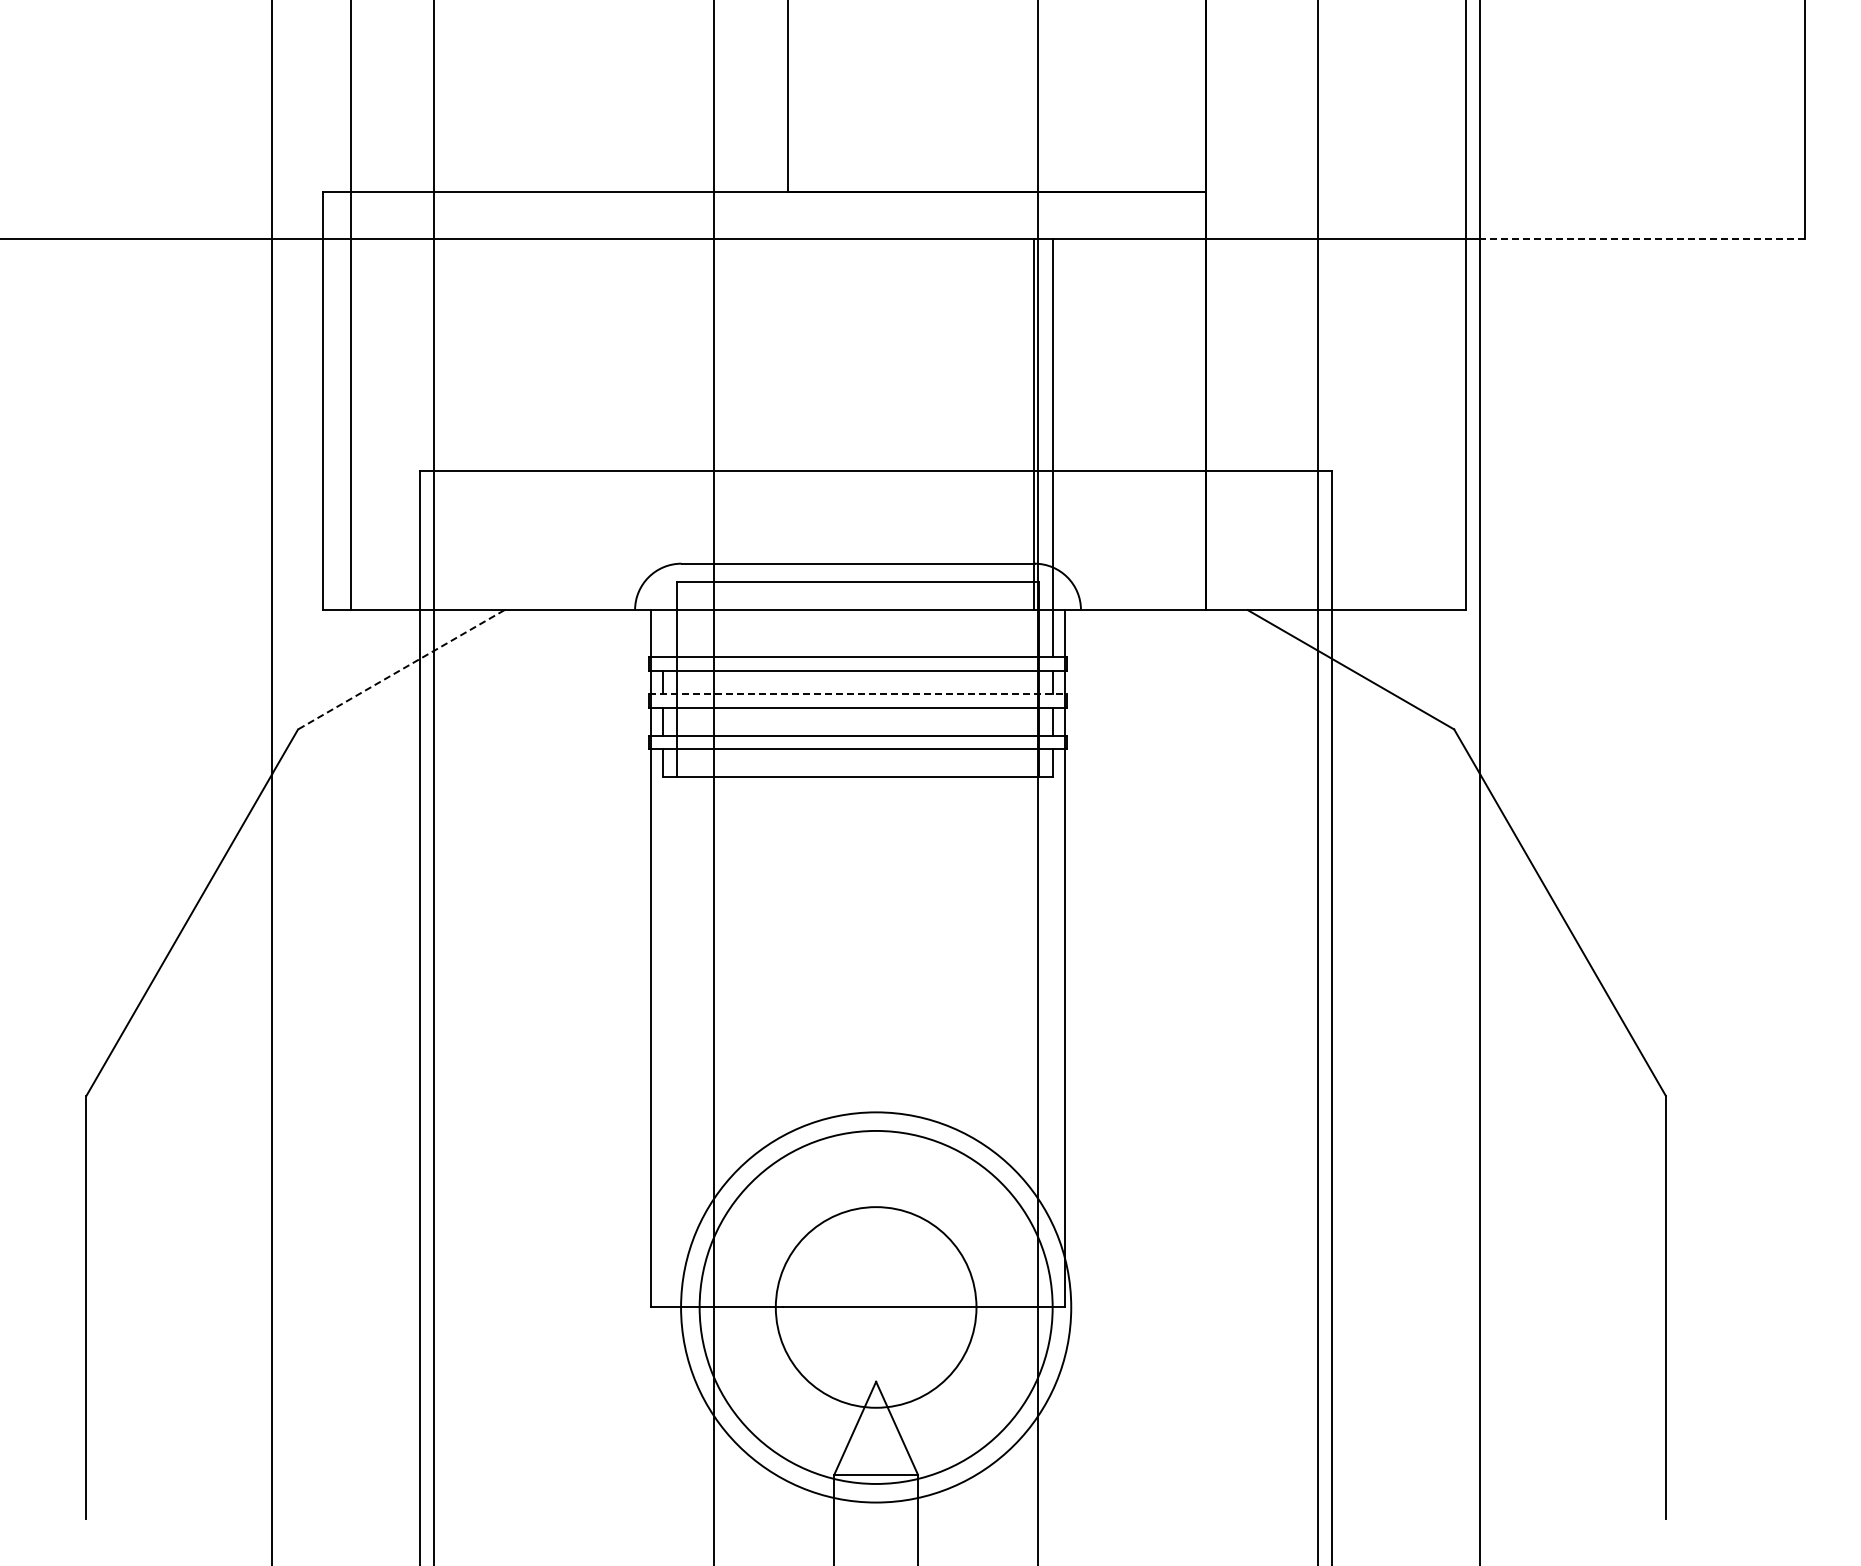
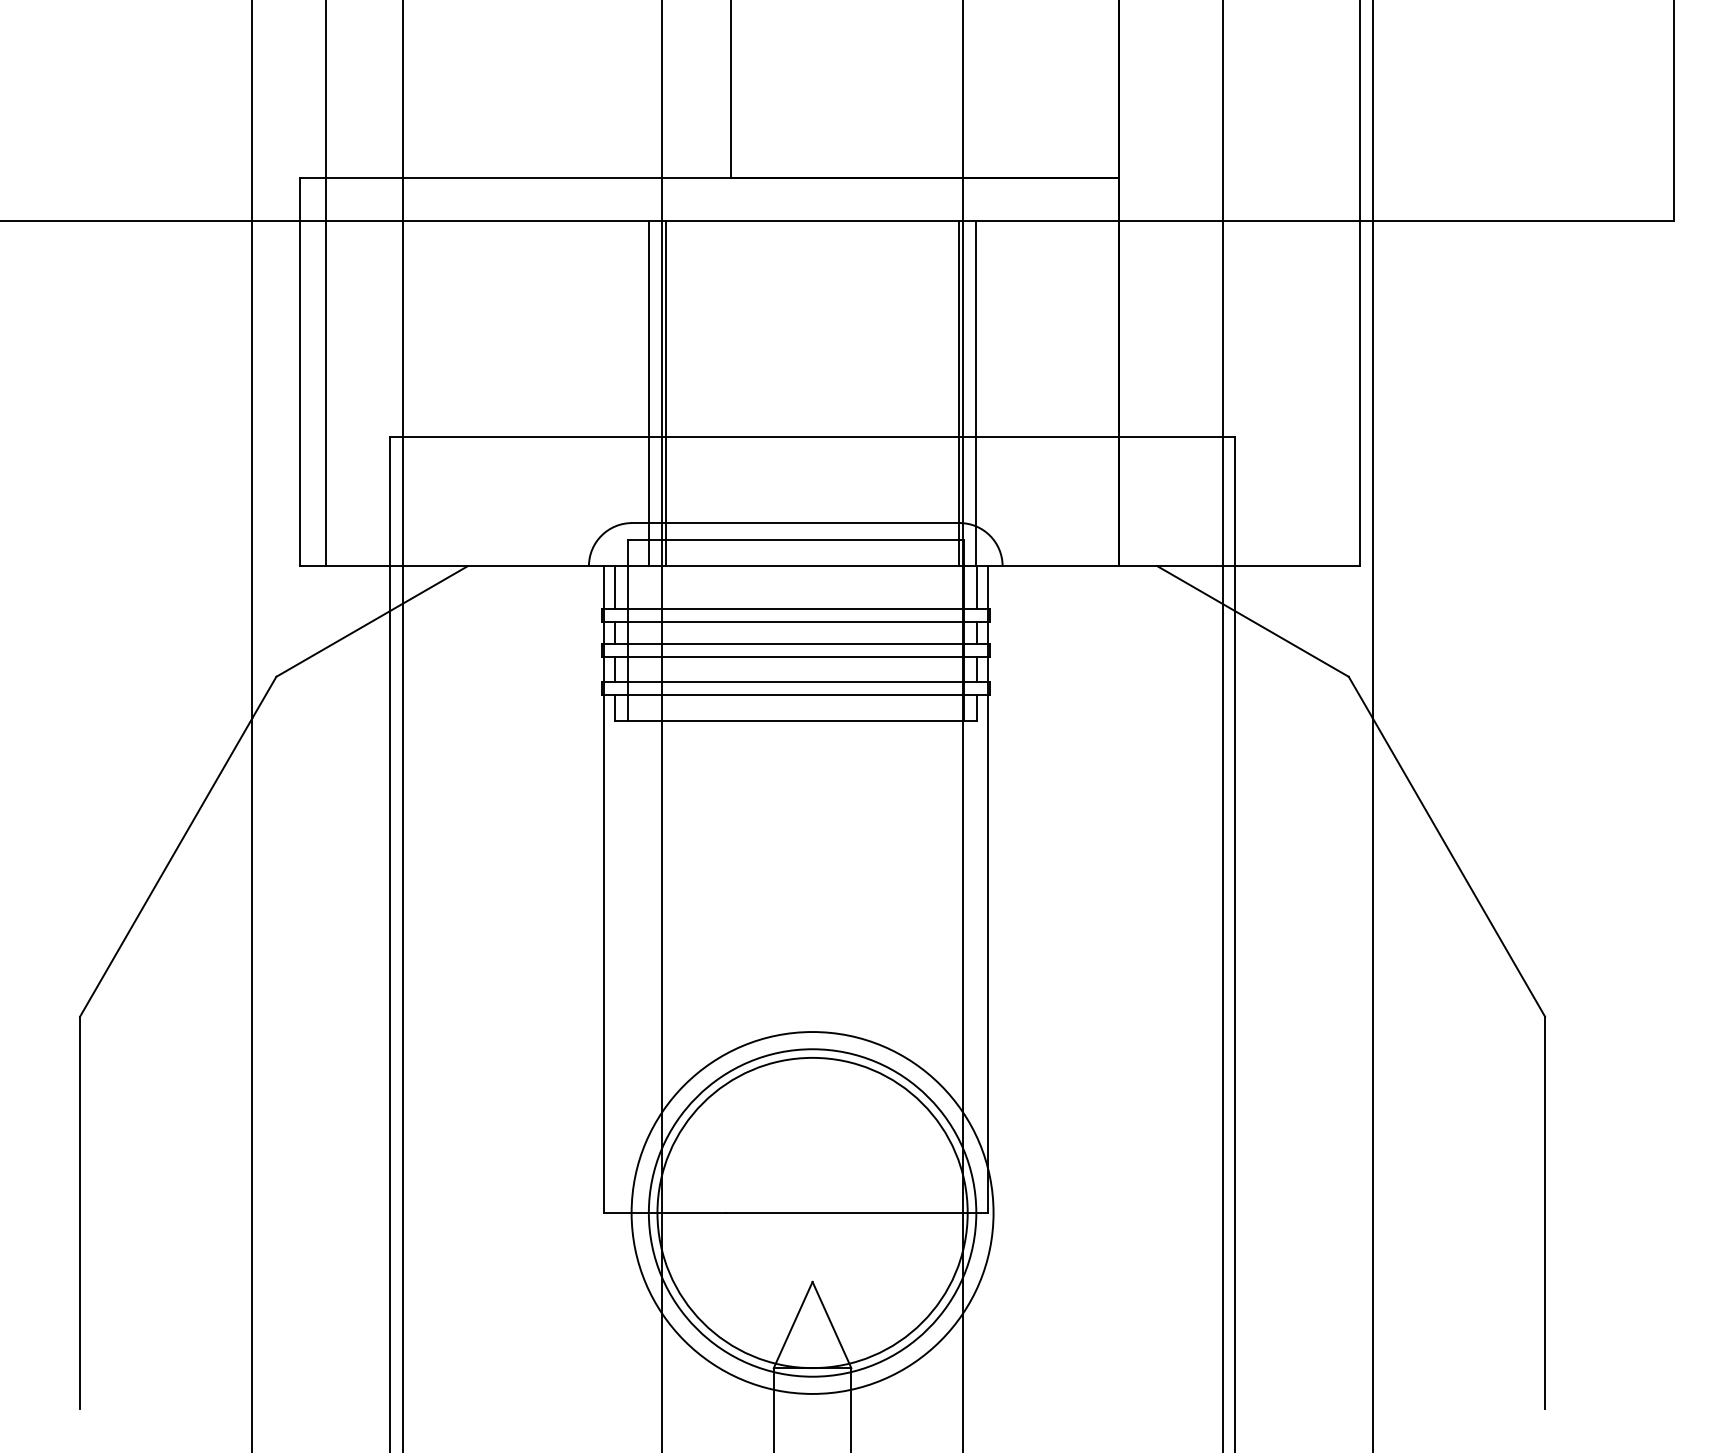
line: (1642, 238) -> (1523, 221), dashed -> solid
line: (699, 424) -> (648, 393), added
line: (718, 424) -> (666, 393), added
line: (662, 633) -> (614, 587), added
line: (400, 670) -> (371, 622), dashed -> solid
line: (858, 693) -> (796, 643), dashed -> solid
circle: (875, 1307) -> (811, 1213), size x1.67

